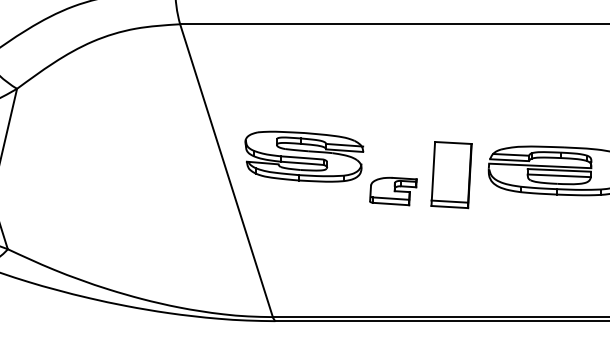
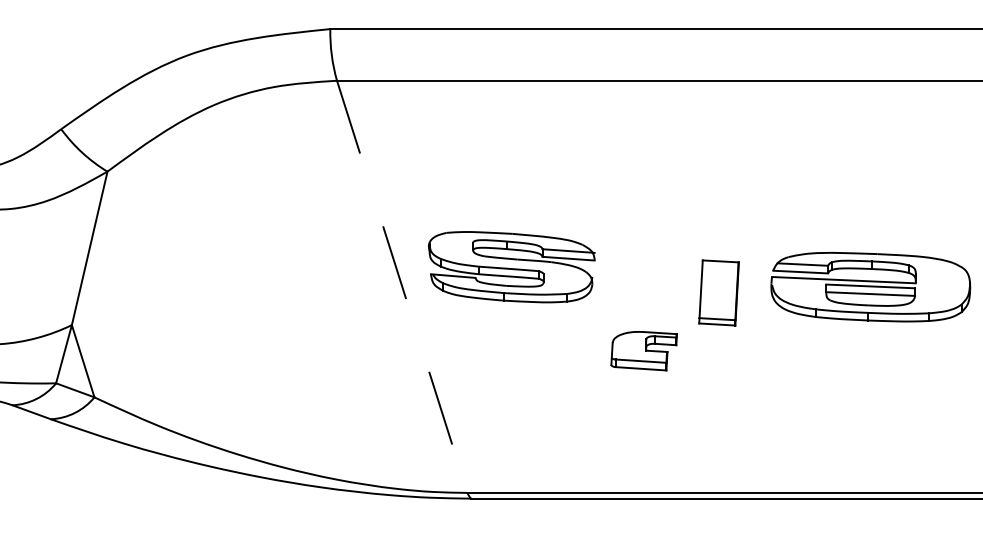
line: (226, 171) -> (402, 287), solid -> dashed
part: (451, 174) -> (718, 292), size x0.7
part: (392, 191) -> (643, 351), moved

